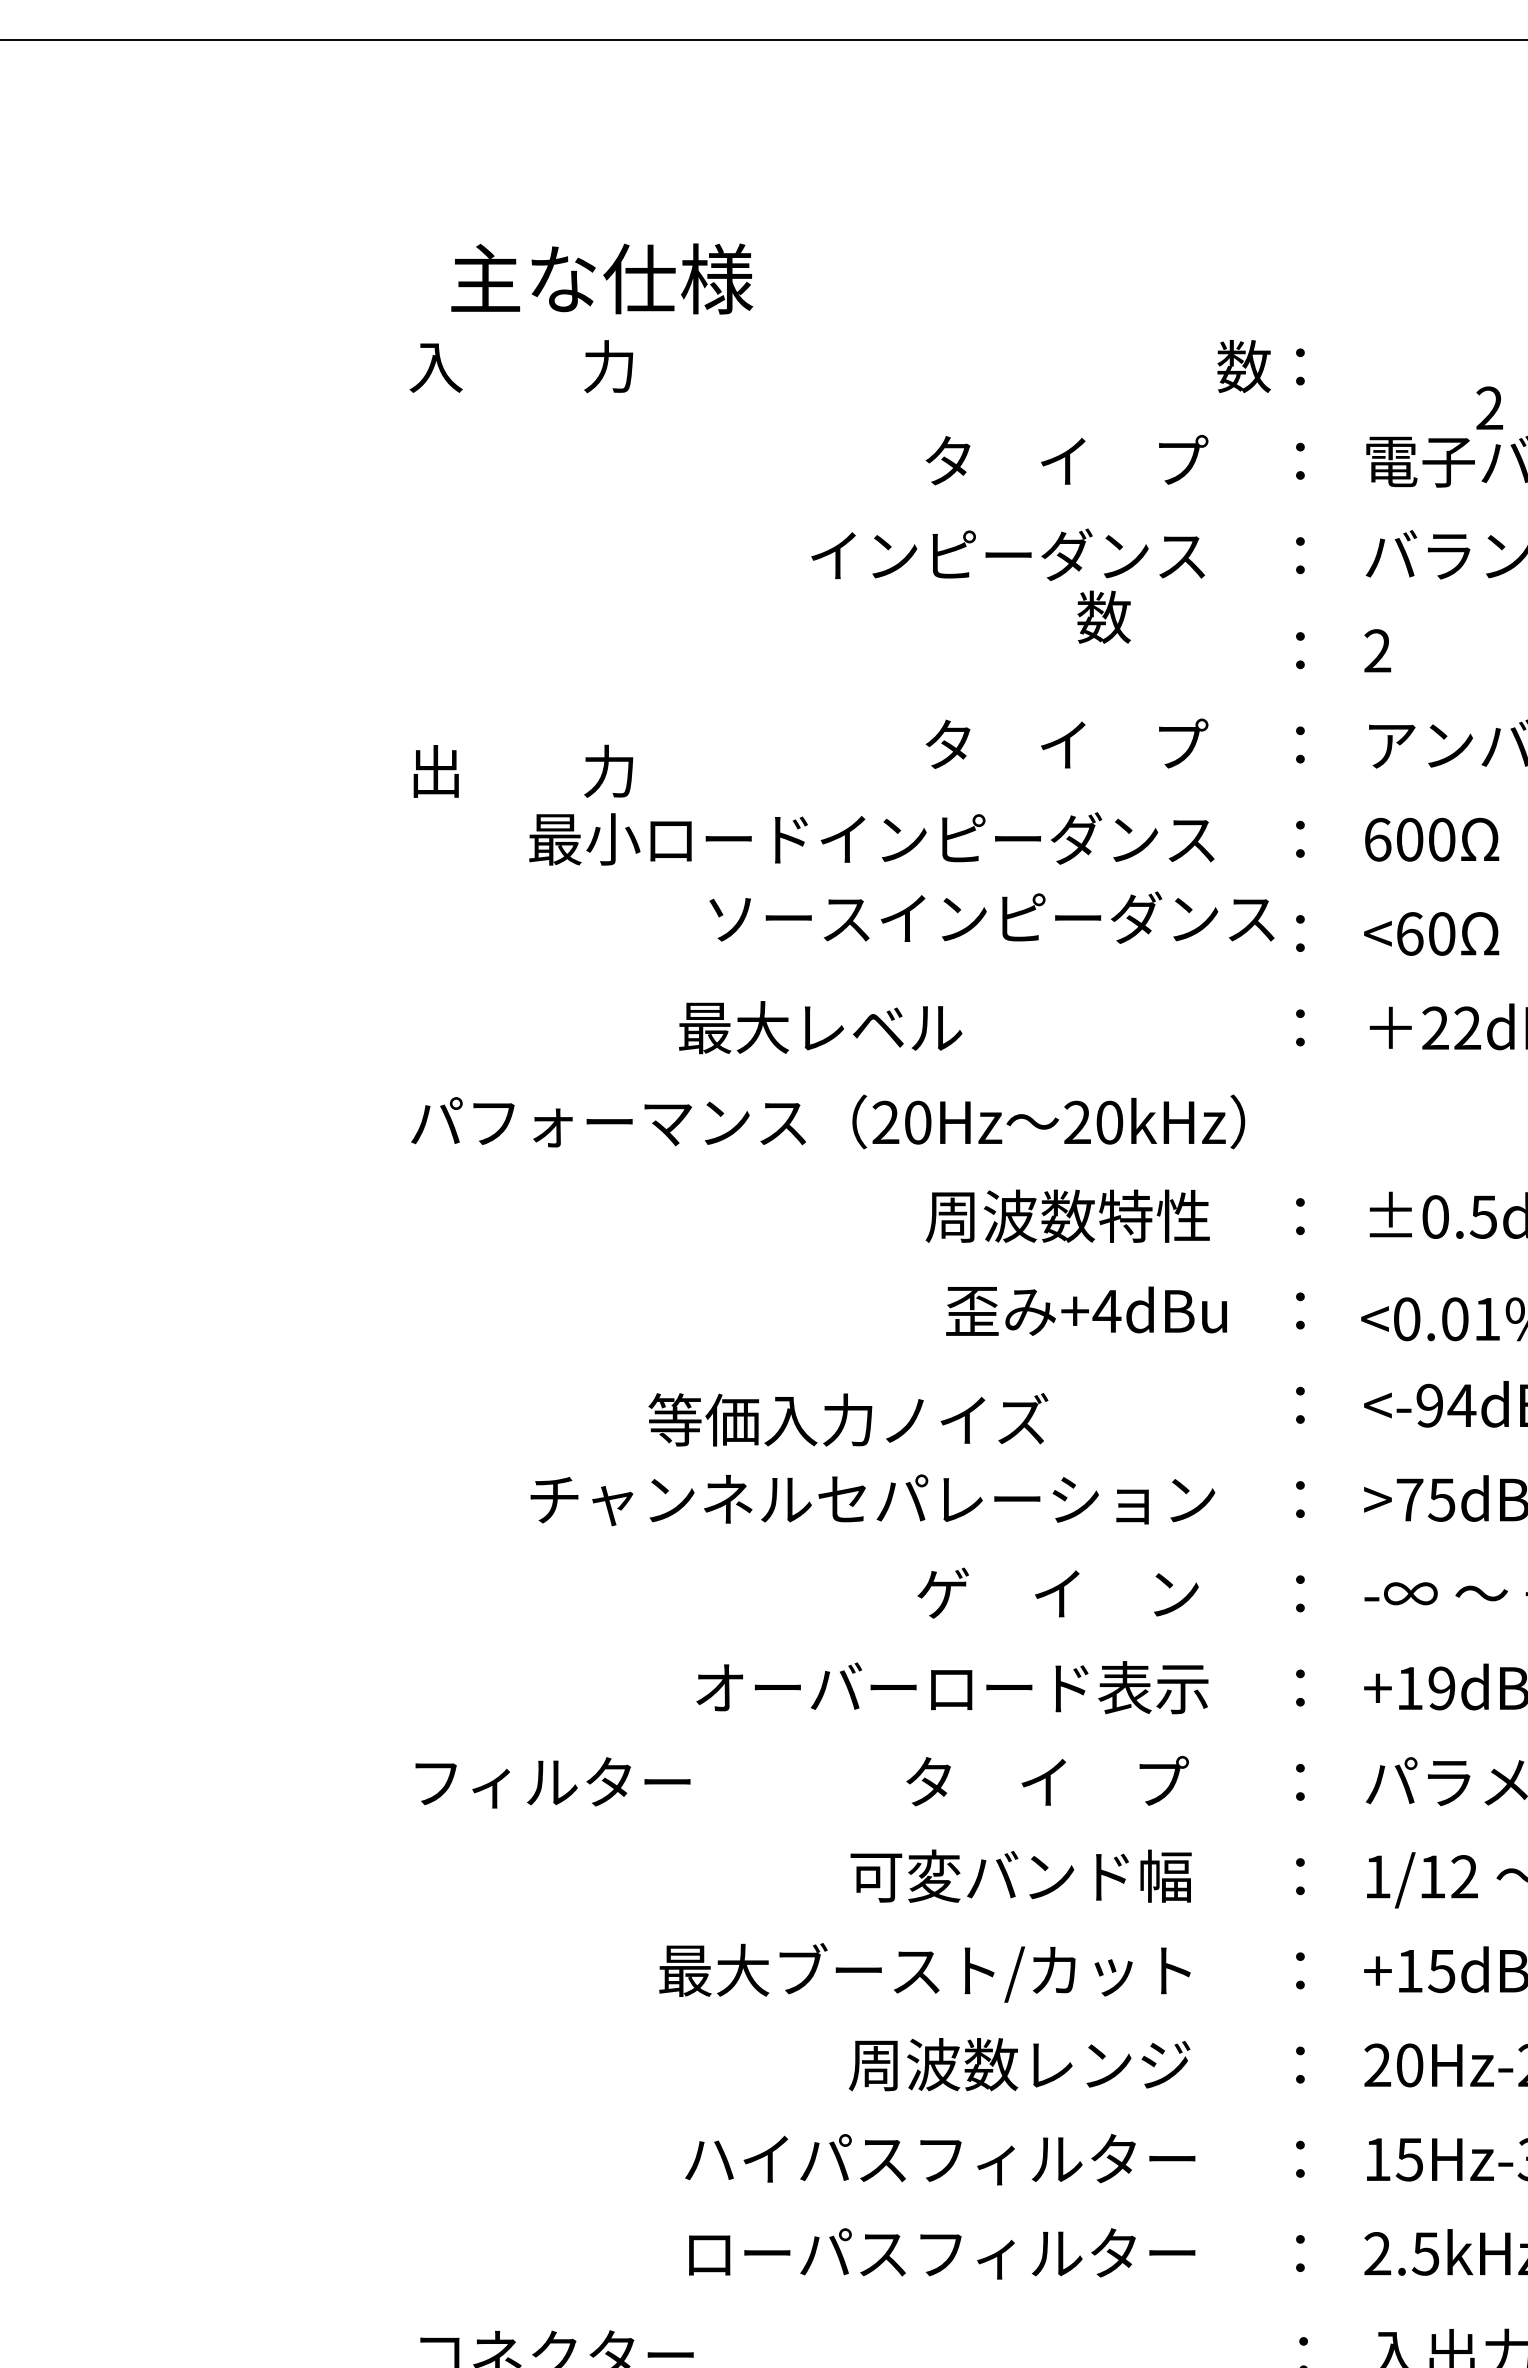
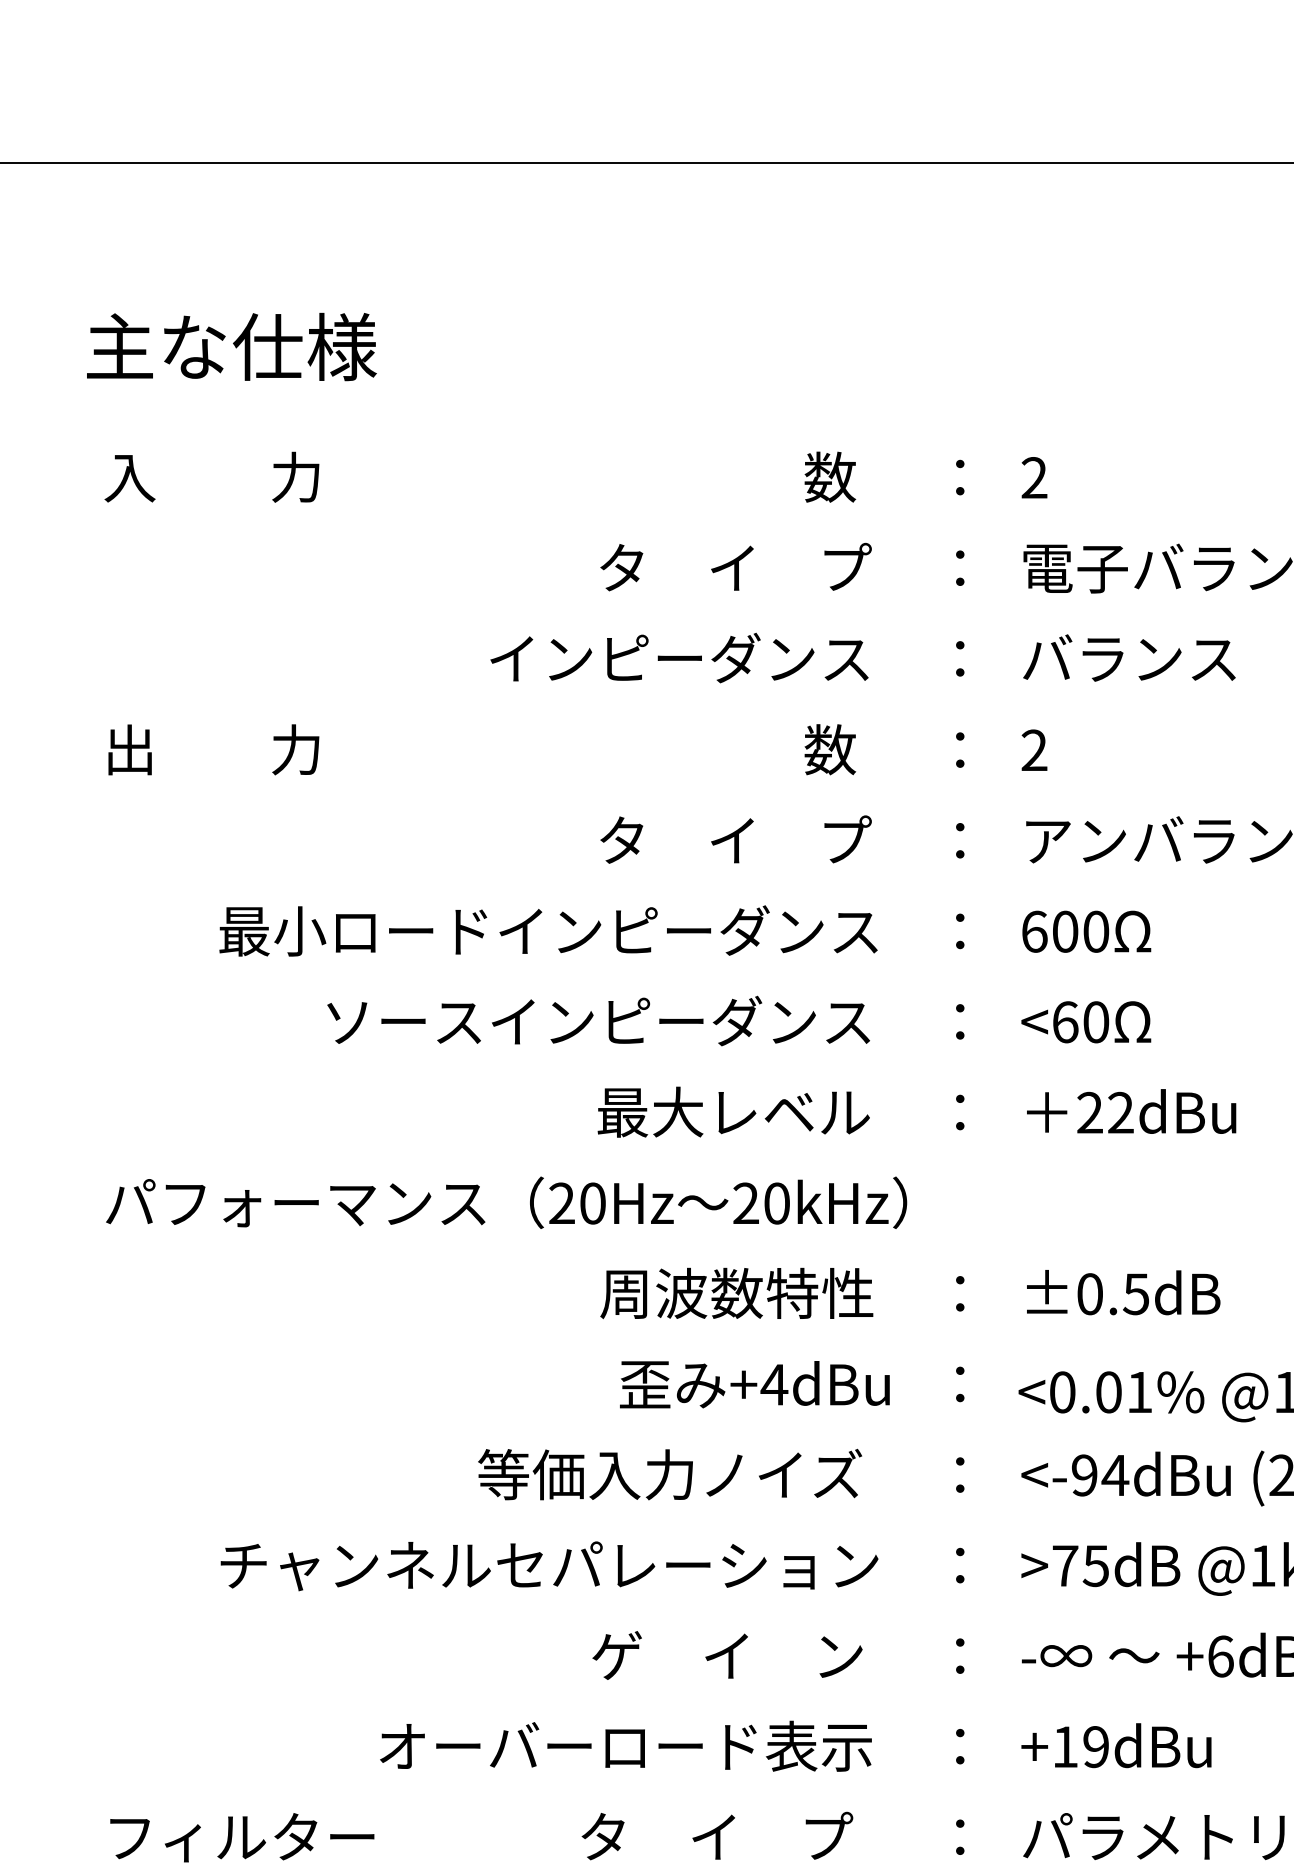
text: (602, 278) -> (232, 346), moved
text: (1243, 366) -> (829, 477), moved
text: (1489, 407) -> (1034, 477), moved
text: (1103, 616) -> (829, 749), moved
text: (523, 770) -> (213, 749), moved
text: (991, 917) -> (598, 1020), moved
text: (820, 1027) -> (733, 1112), moved
text: (848, 1419) -> (670, 1474), moved

